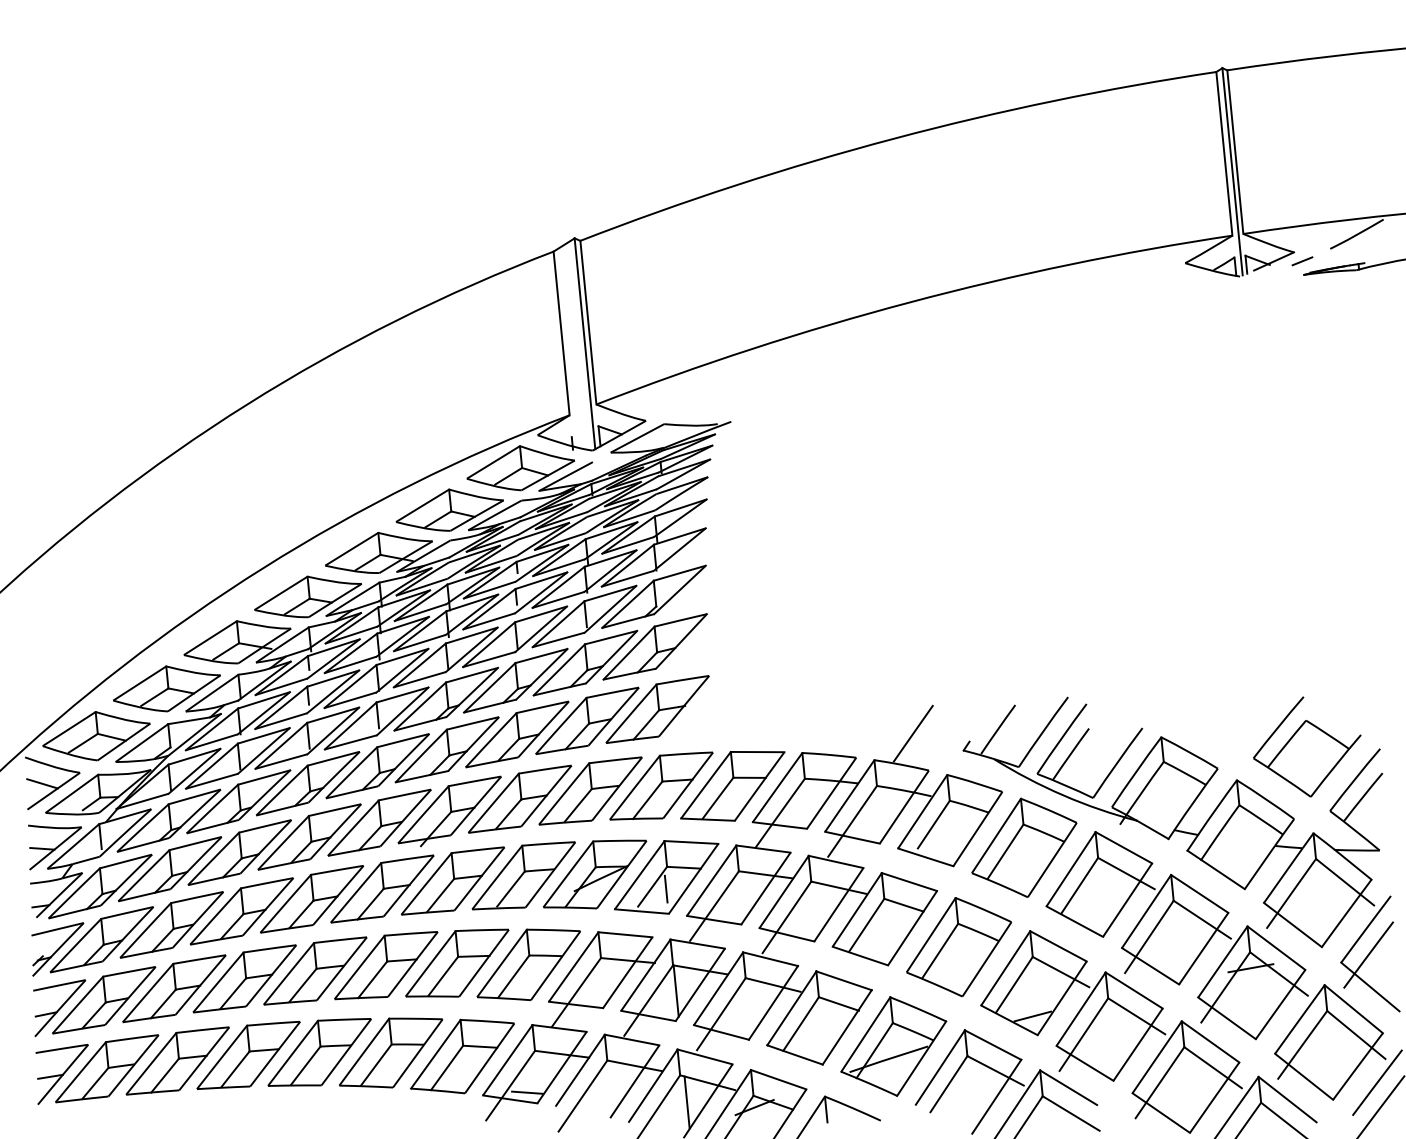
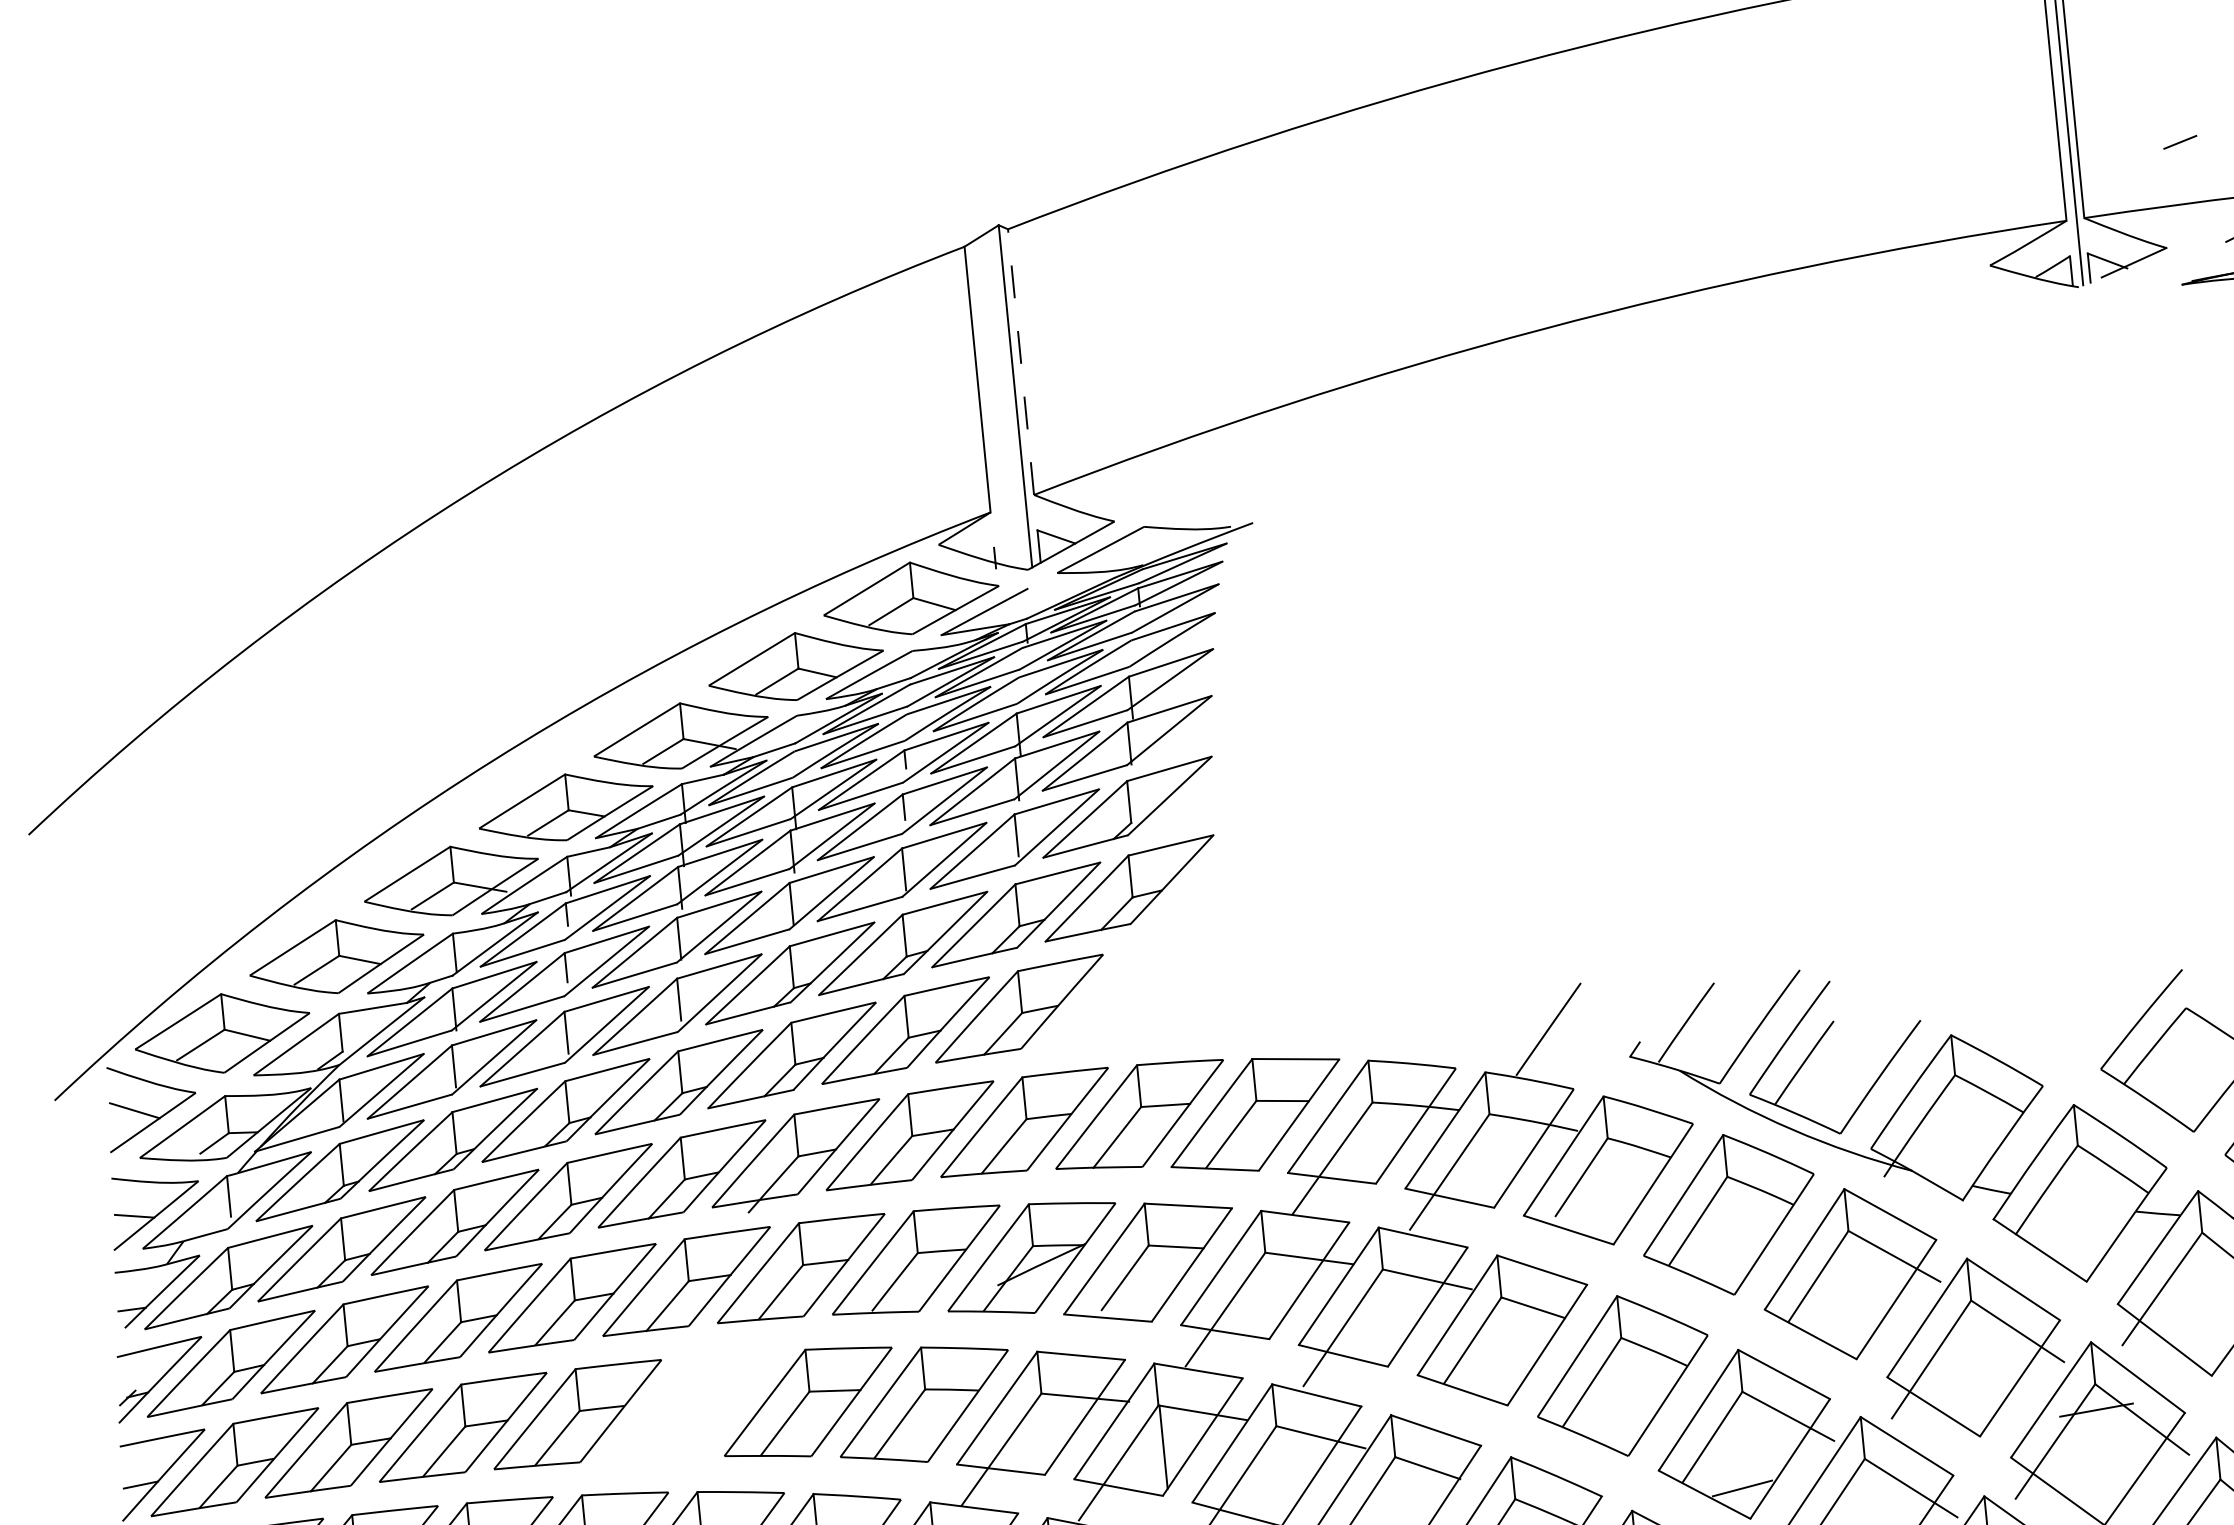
line: (1302, 261) -> (2180, 142), moved
line: (588, 322) -> (1021, 361), solid -> dashed
part: (657, 709) -> (1133, 990), removed
line: (665, 888) -> (1146, 1280), removed
part: (386, 965) -> (693, 1405), removed

